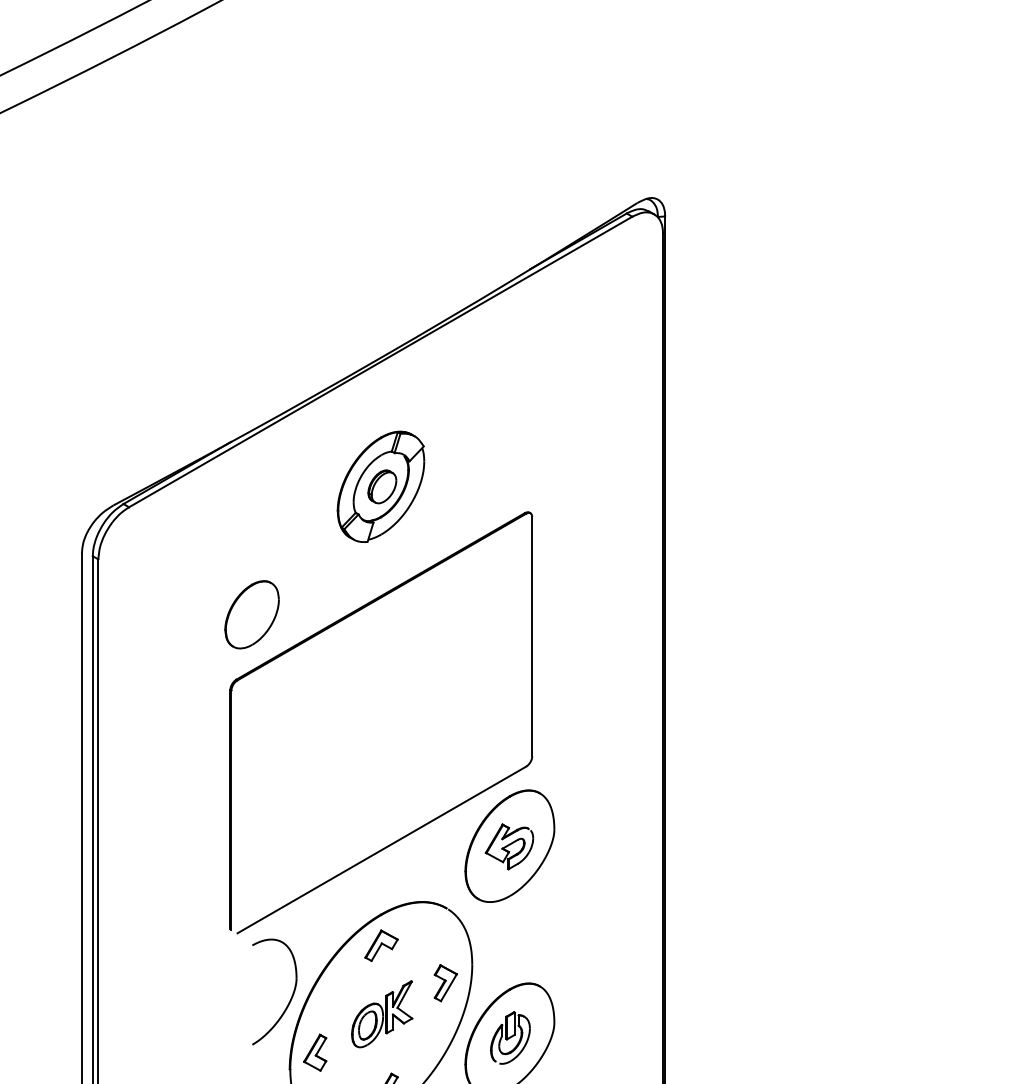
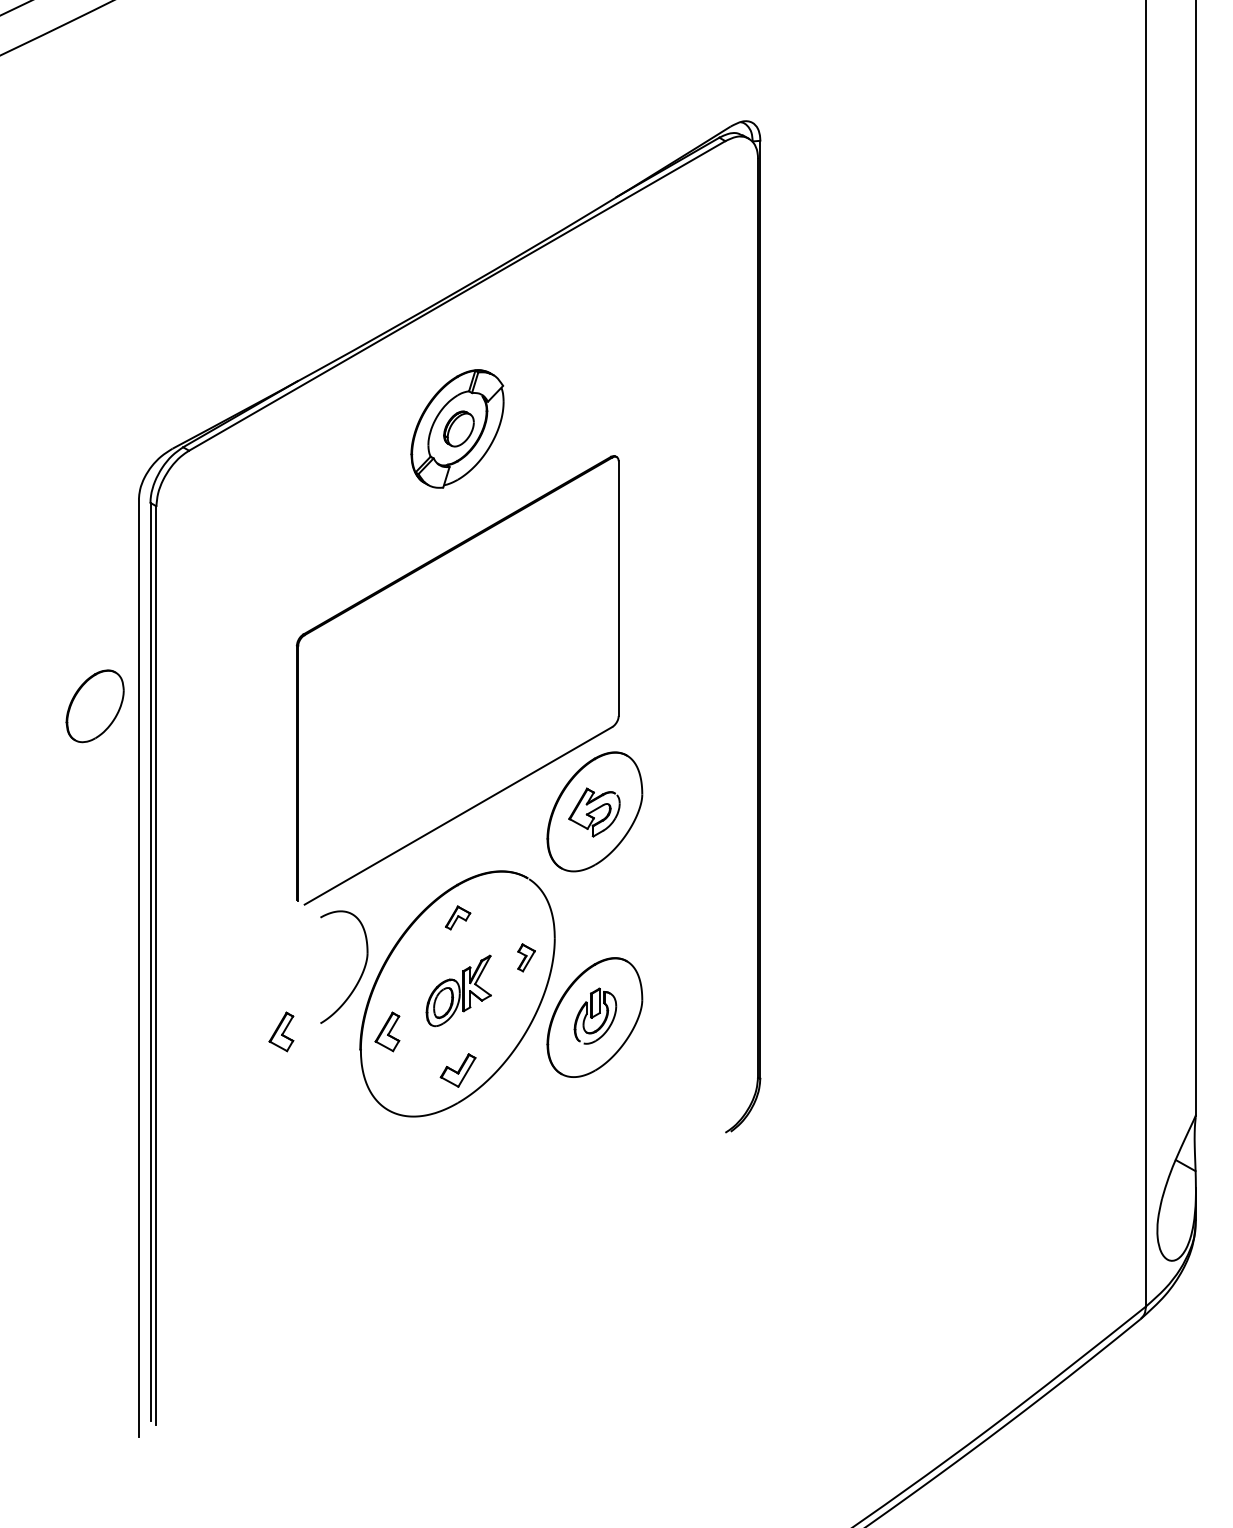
part: (251, 614) -> (94, 706), moved
part: (380, 945) -> (457, 917), size x0.7
part: (445, 982) -> (526, 957), size x0.7
part: (215, 1052) -> (281, 1031), added

